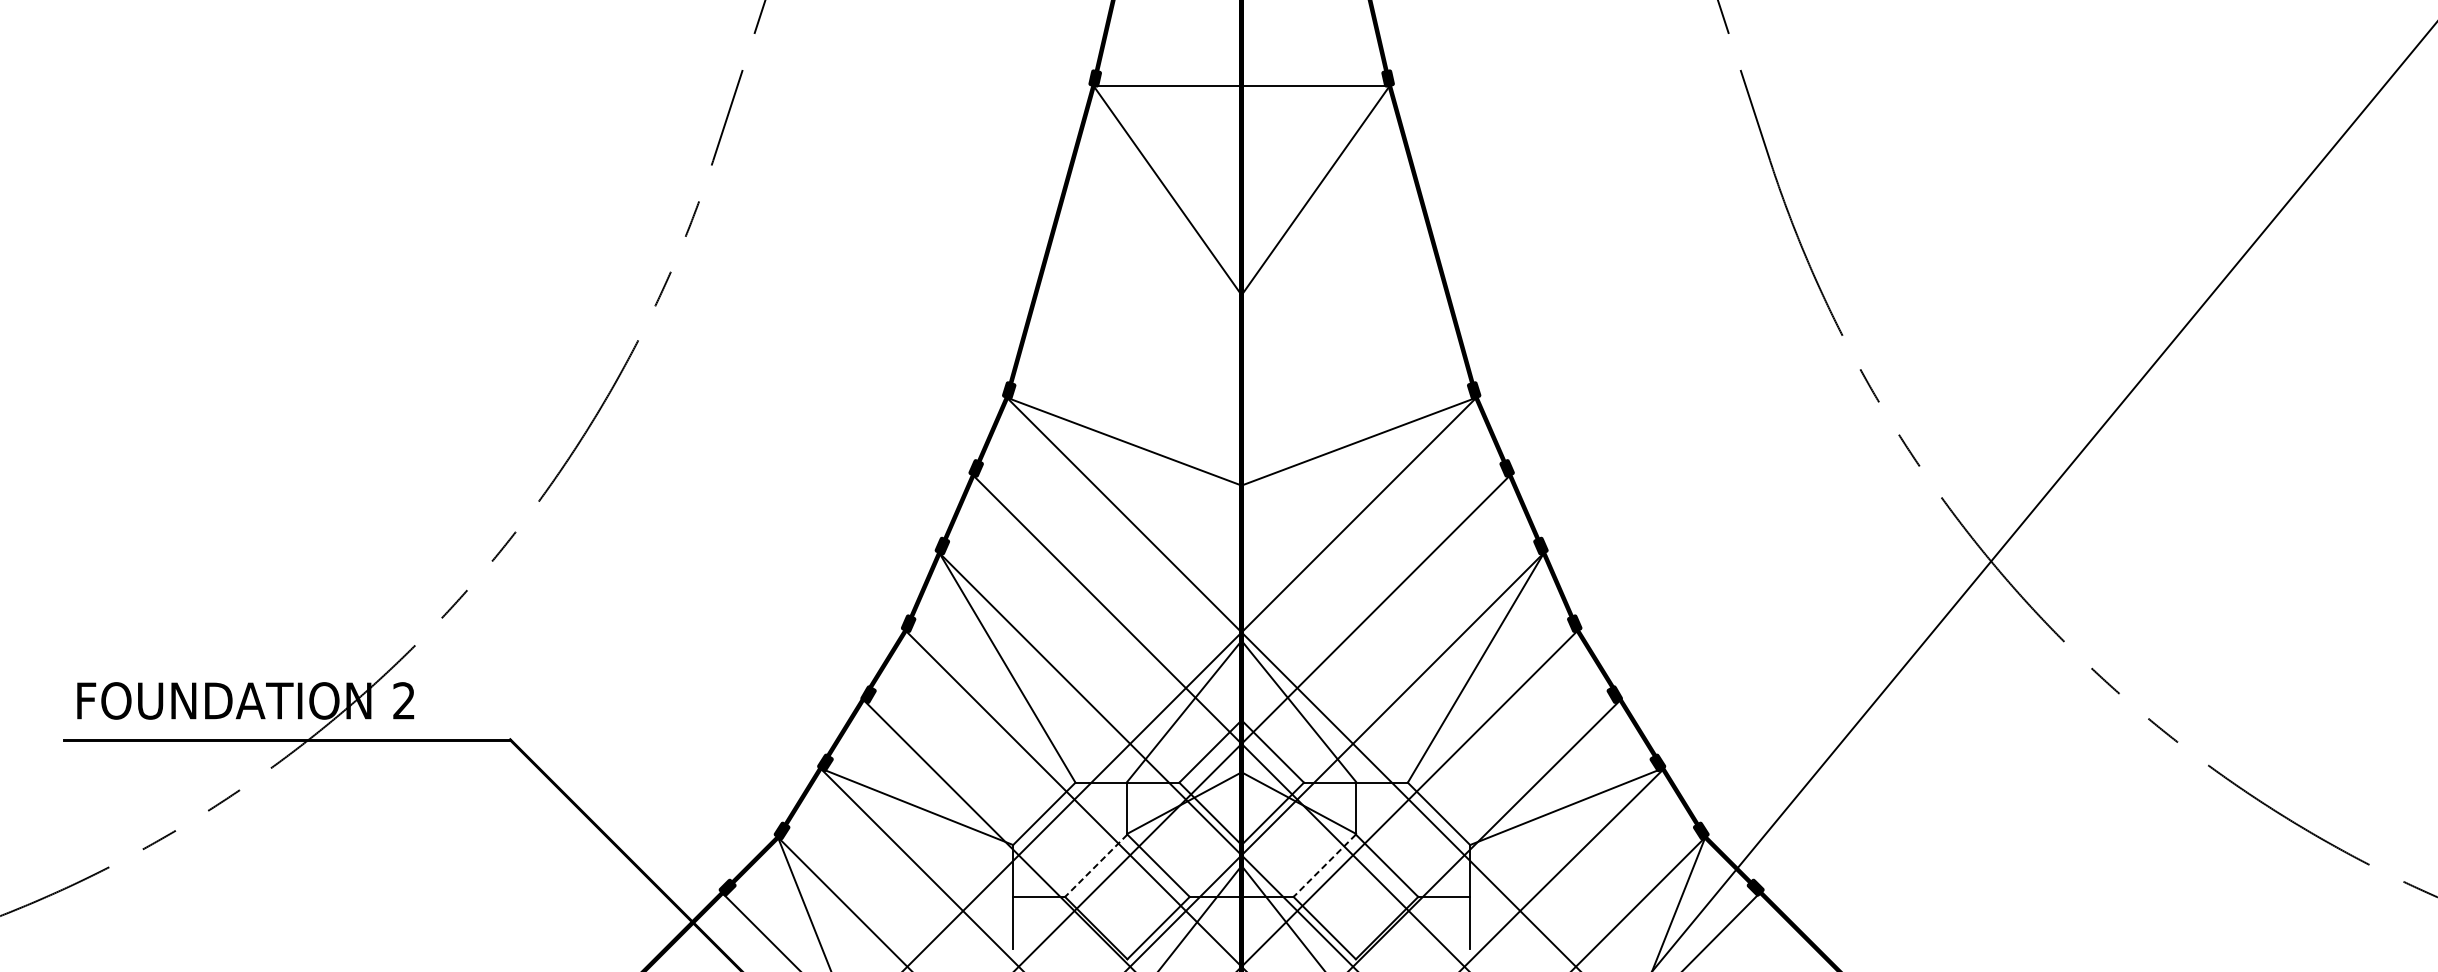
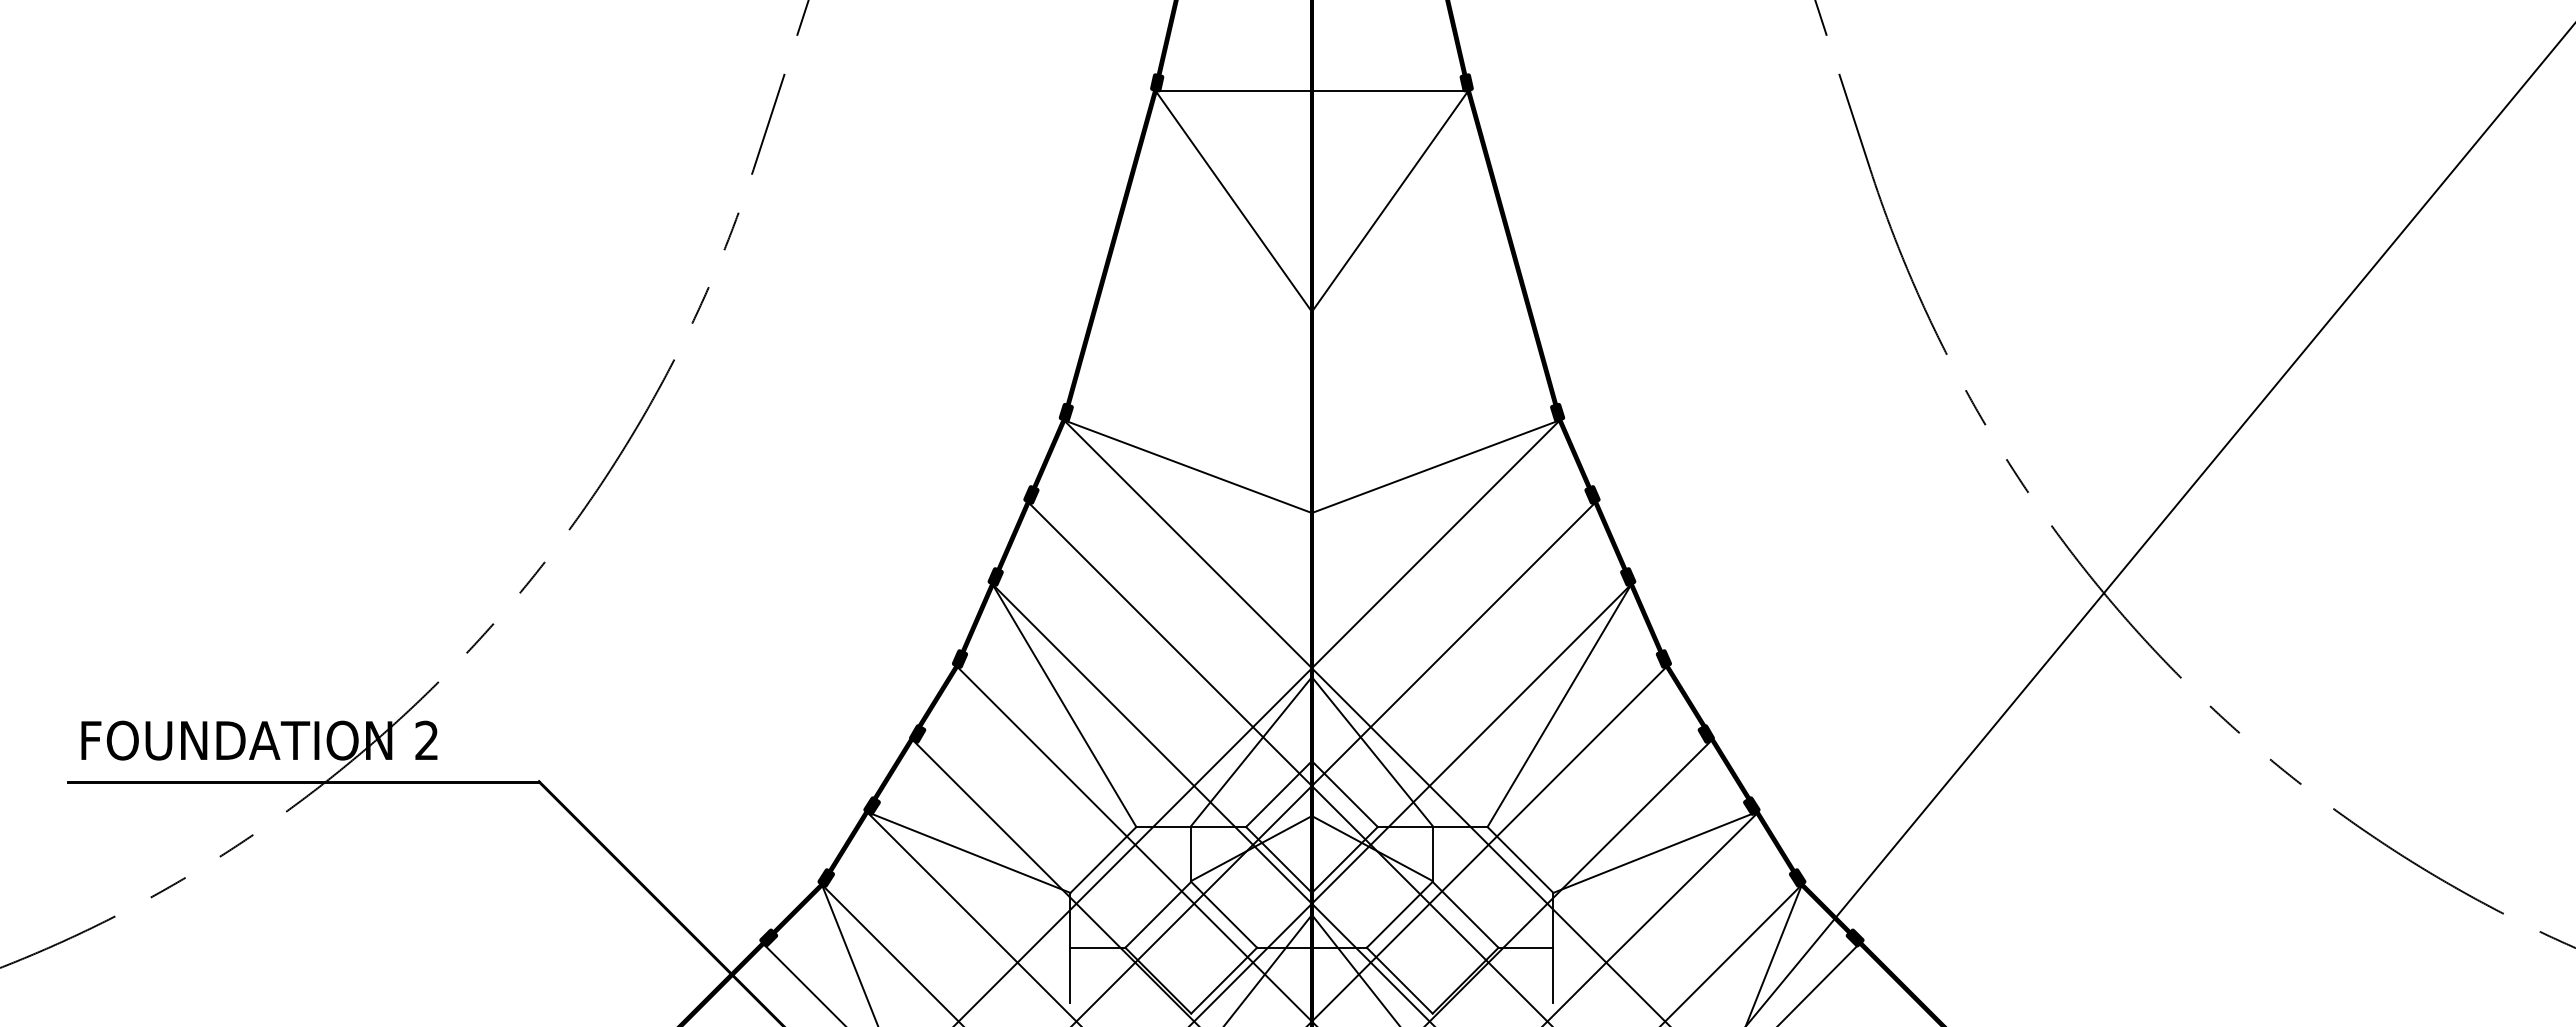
line: (1096, 865) -> (1158, 914), dashed -> solid
line: (1324, 865) -> (1399, 914), dashed -> solid

